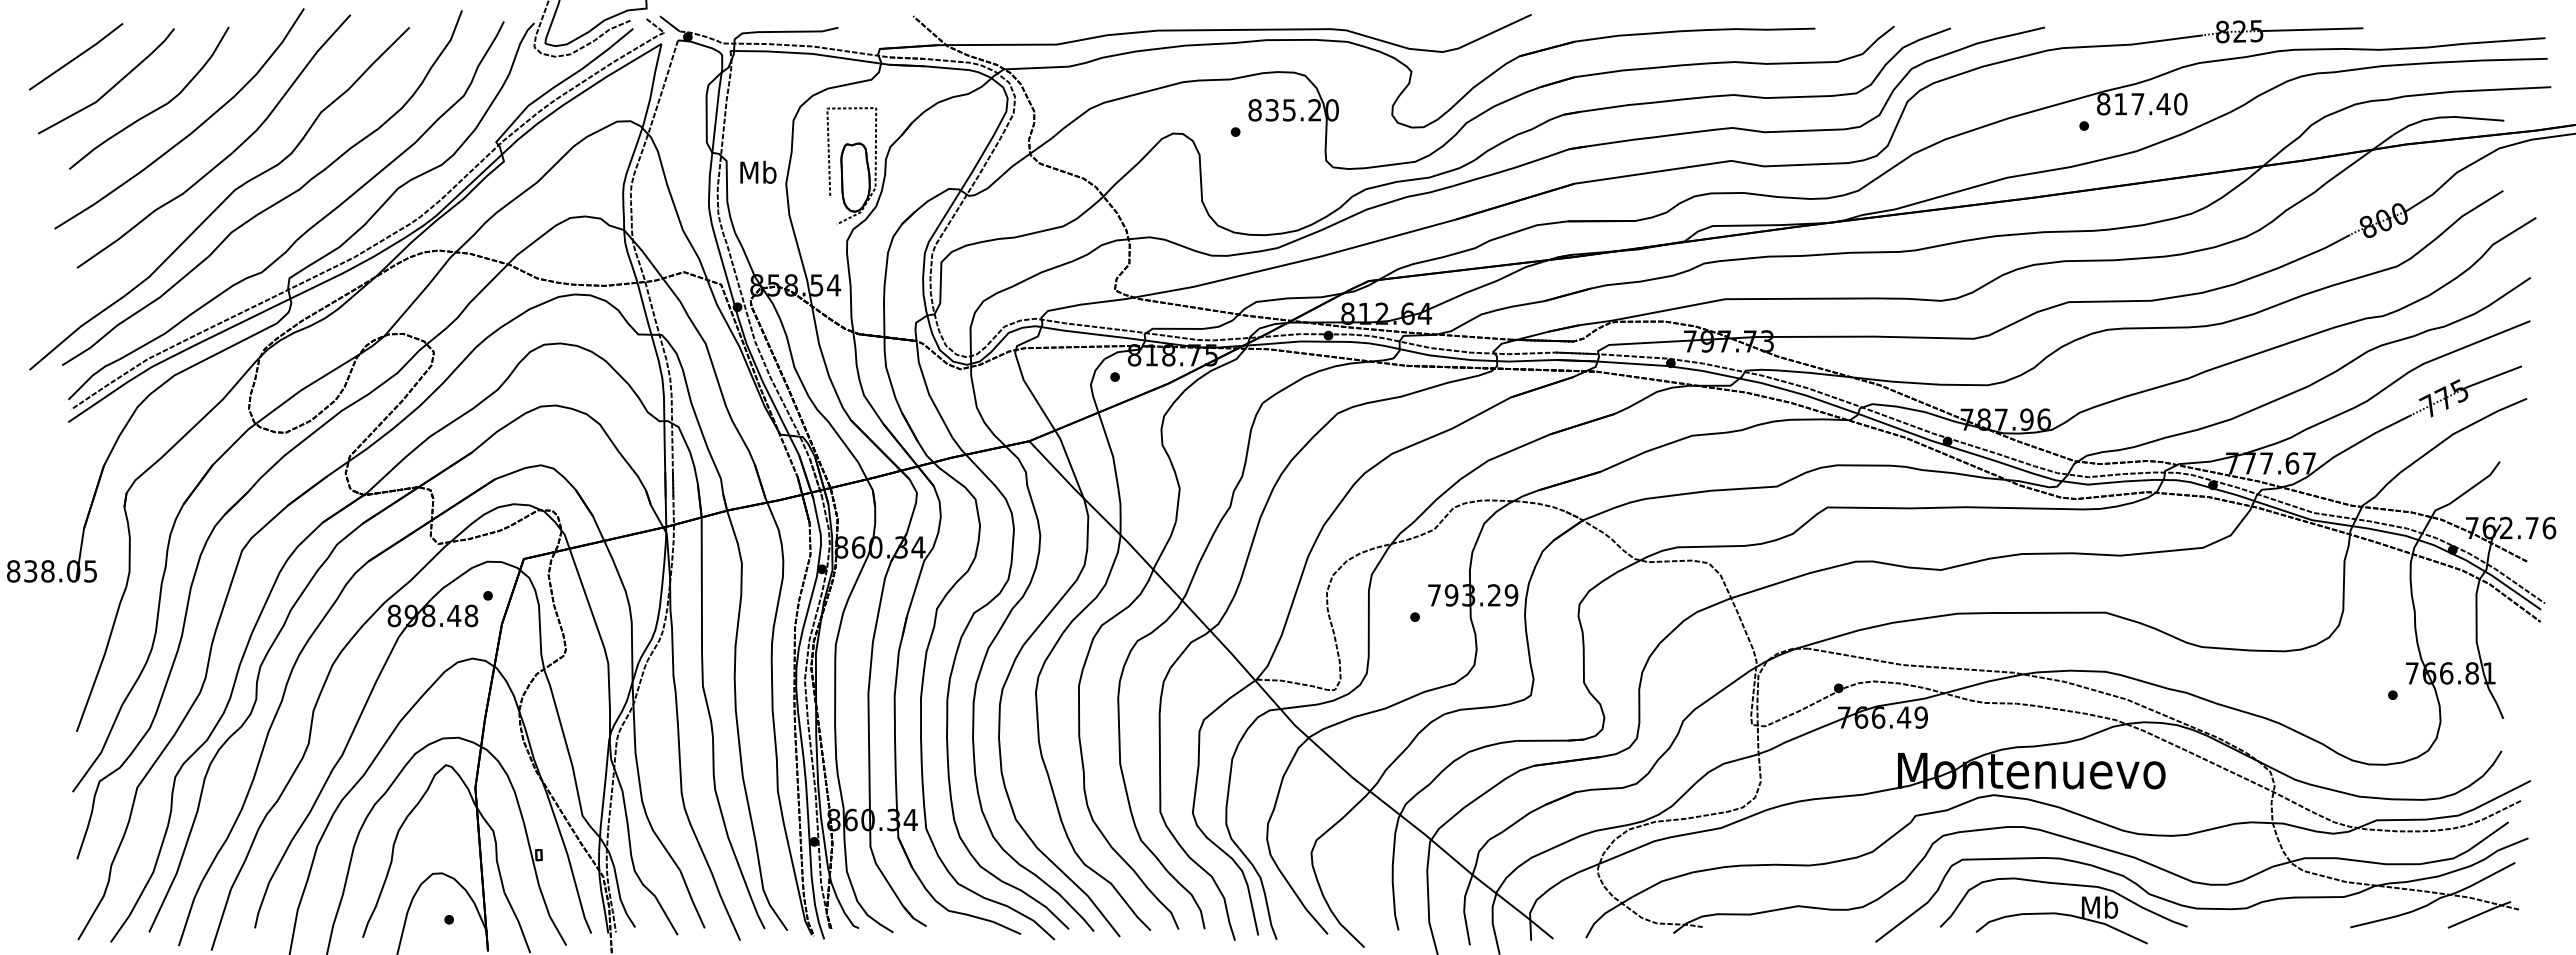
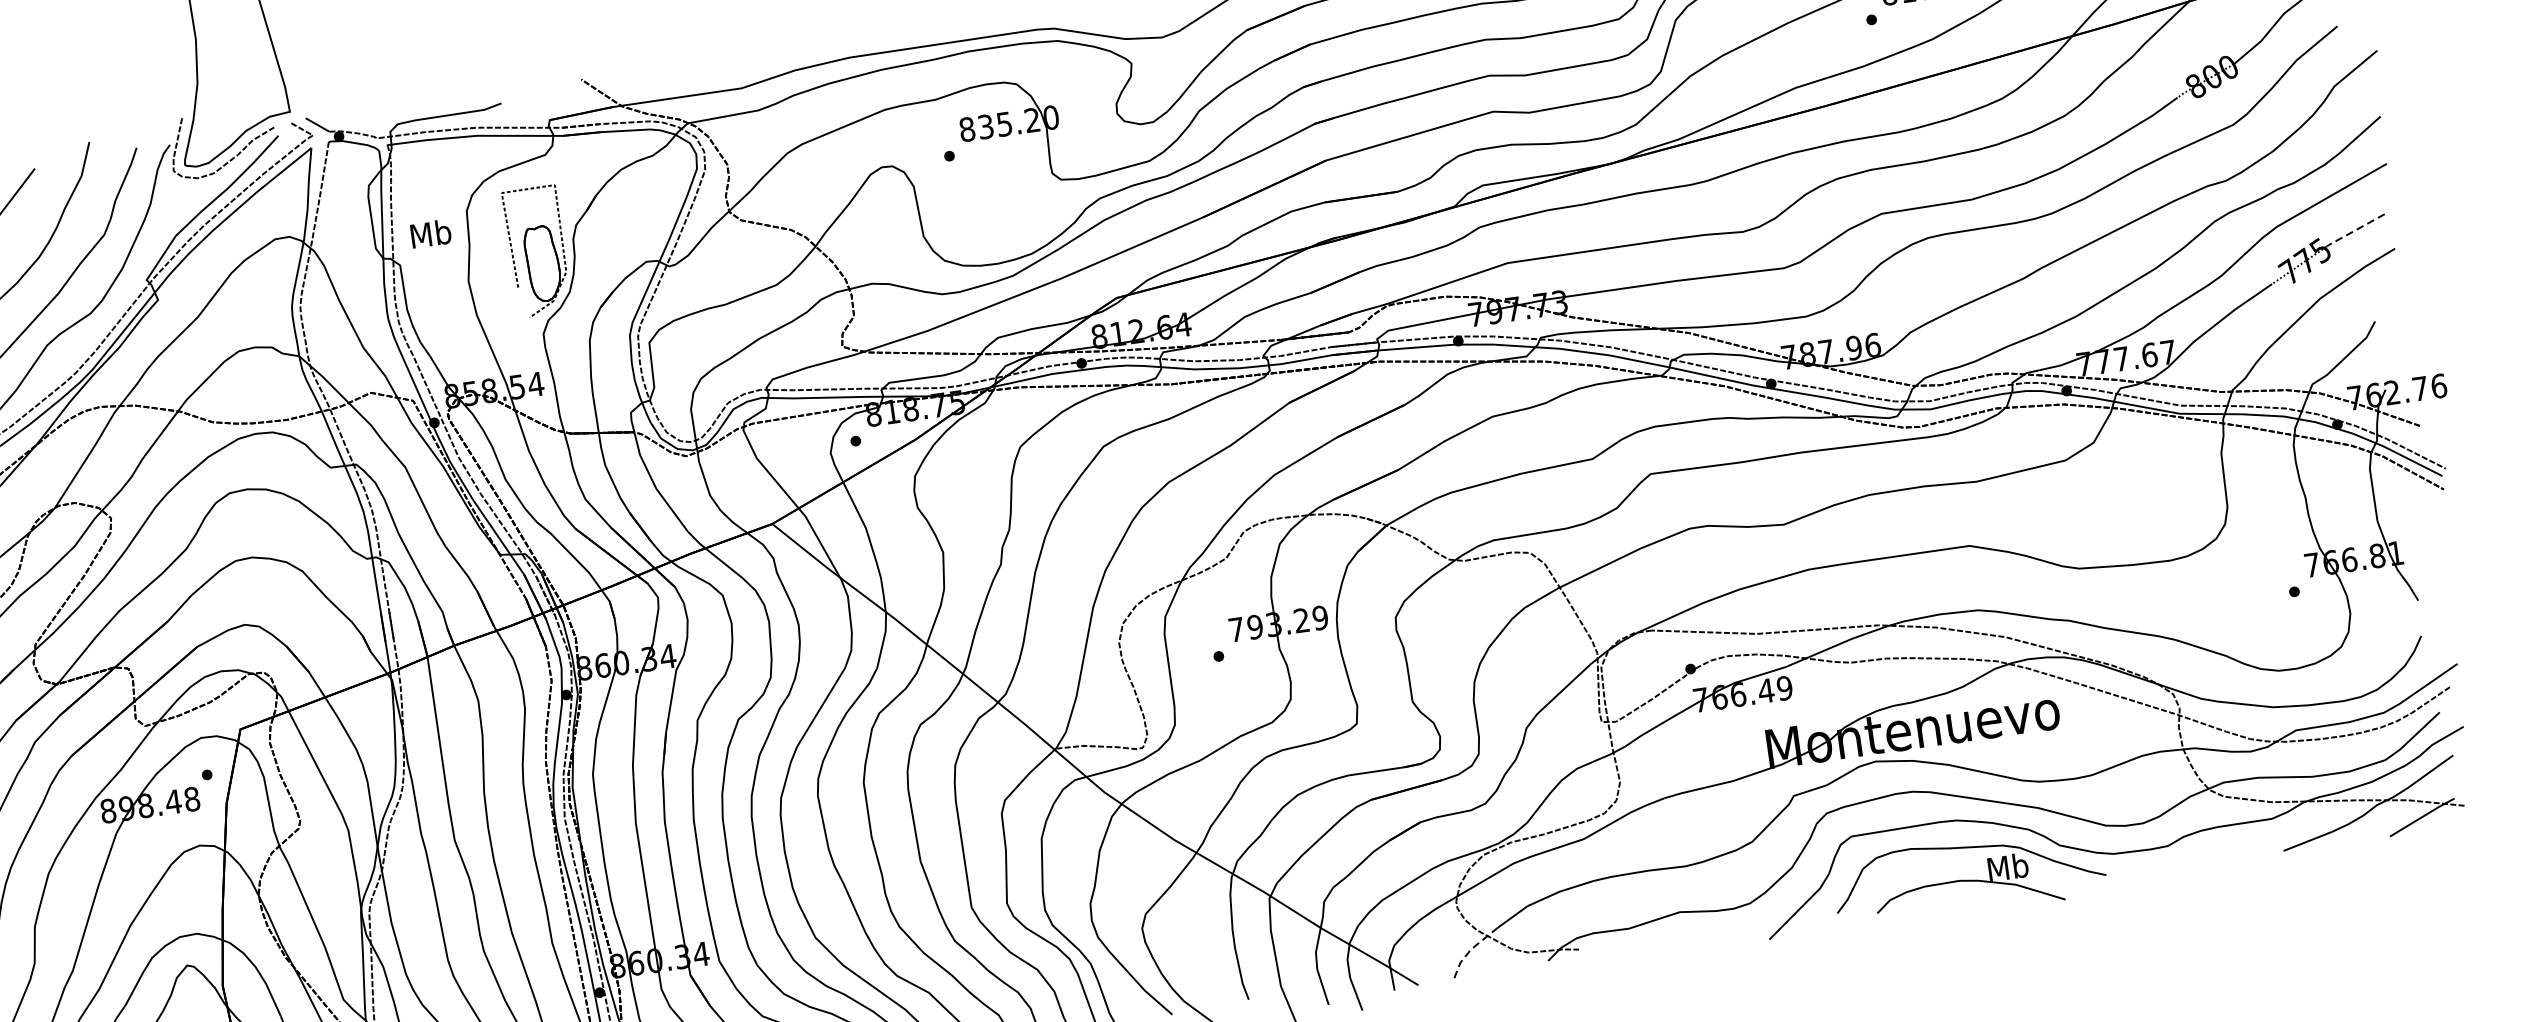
text: (758, 171) -> (430, 232), moved
line: (2492, 377) -> (2354, 230), solid -> dashed
line: (1604, 913) -> (1470, 949), solid -> dashed

